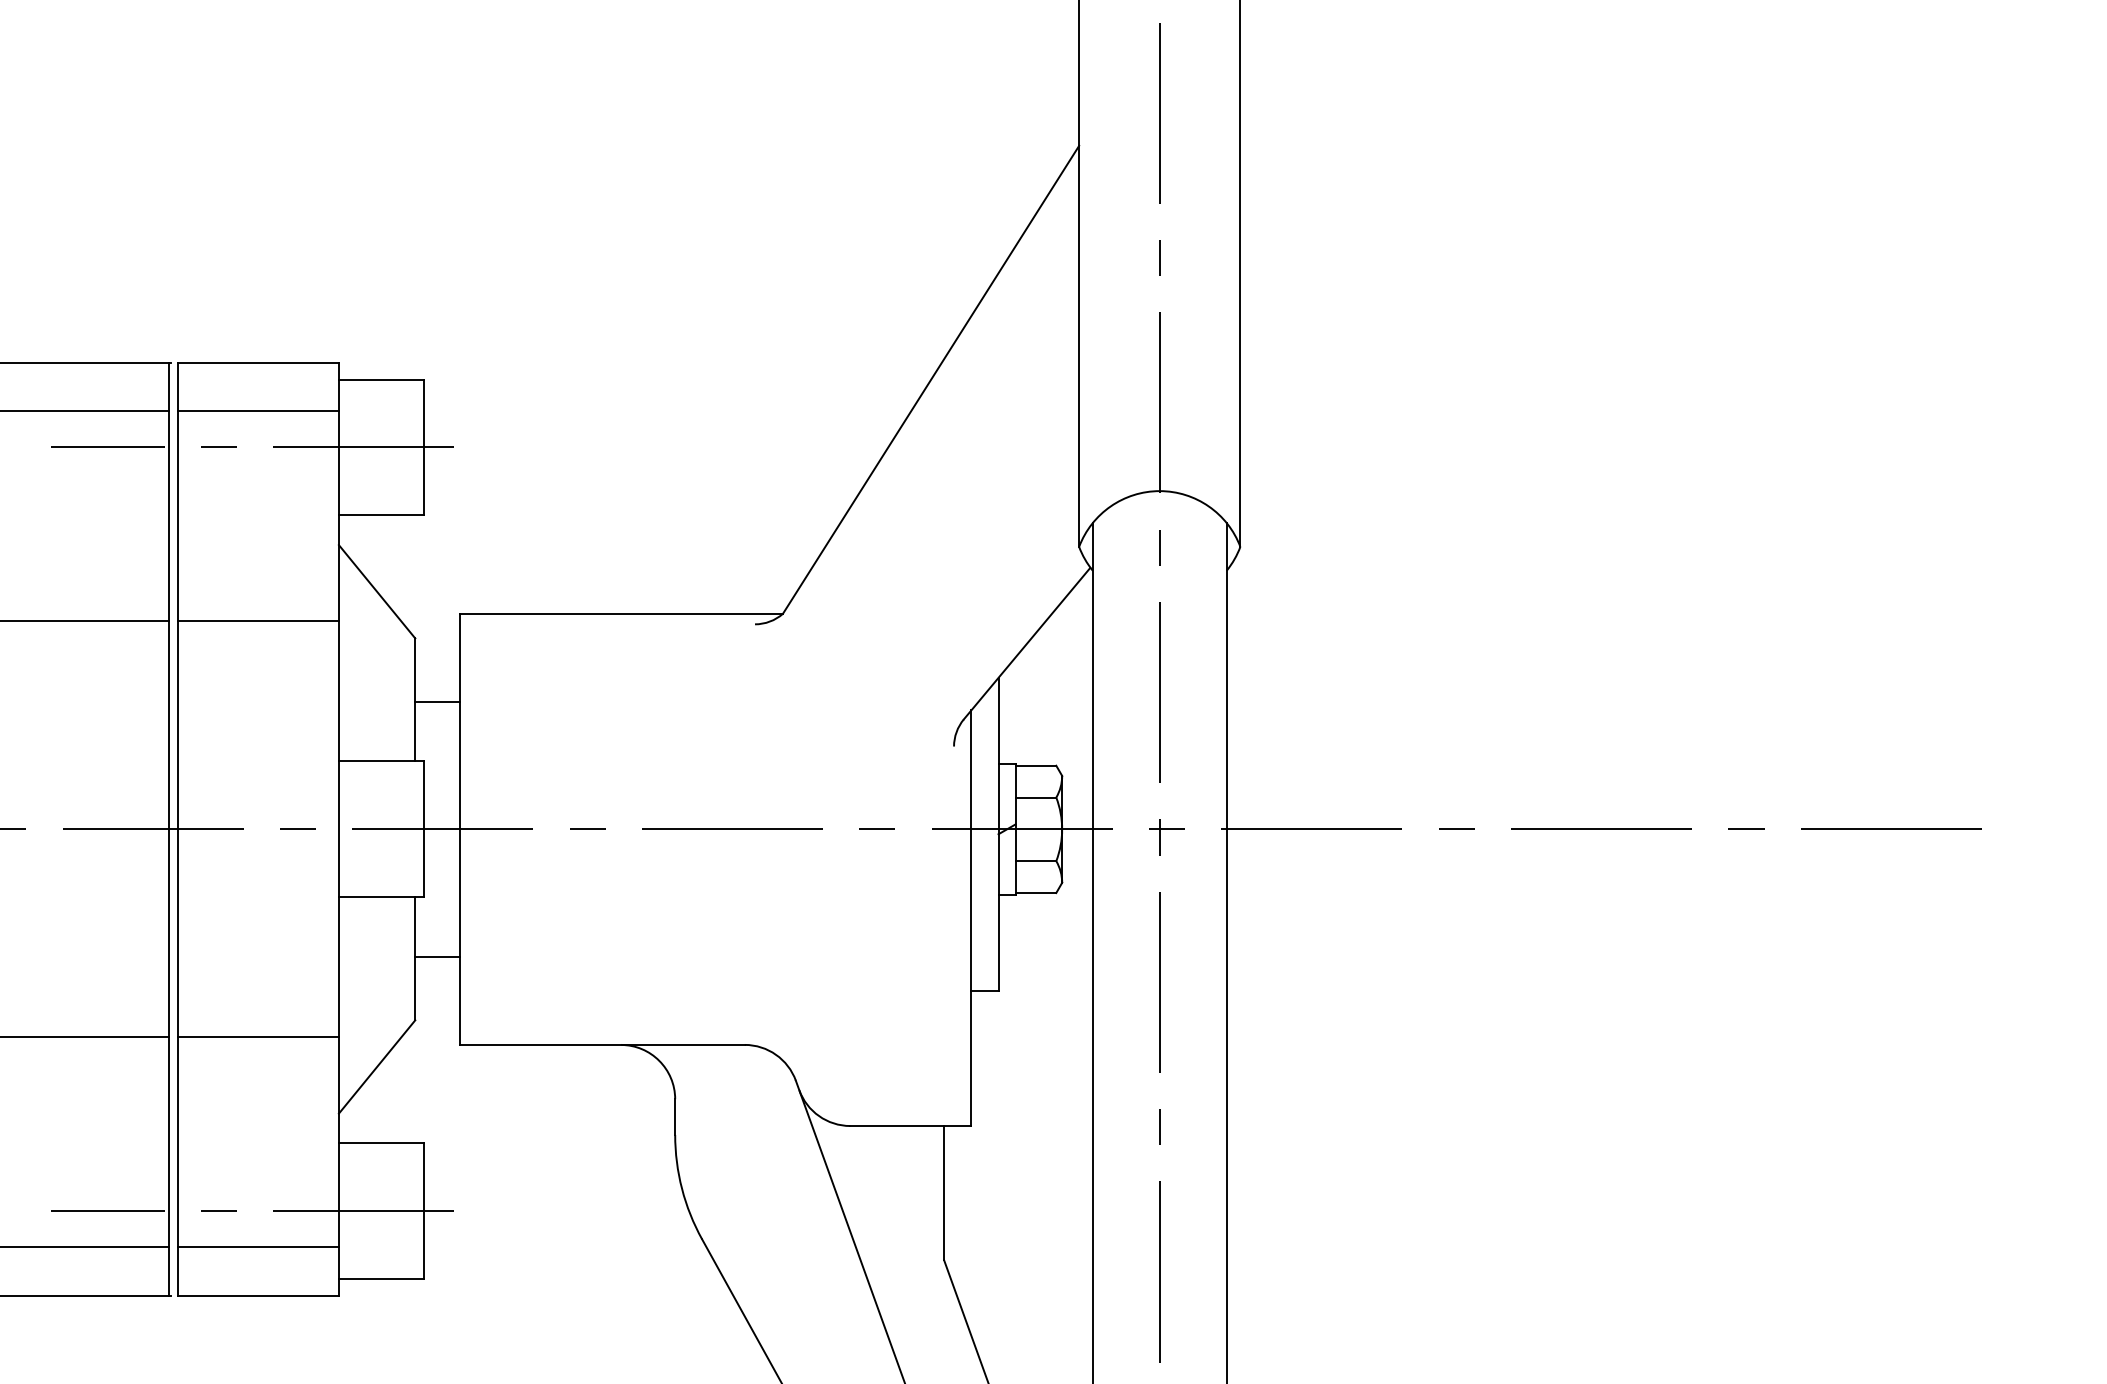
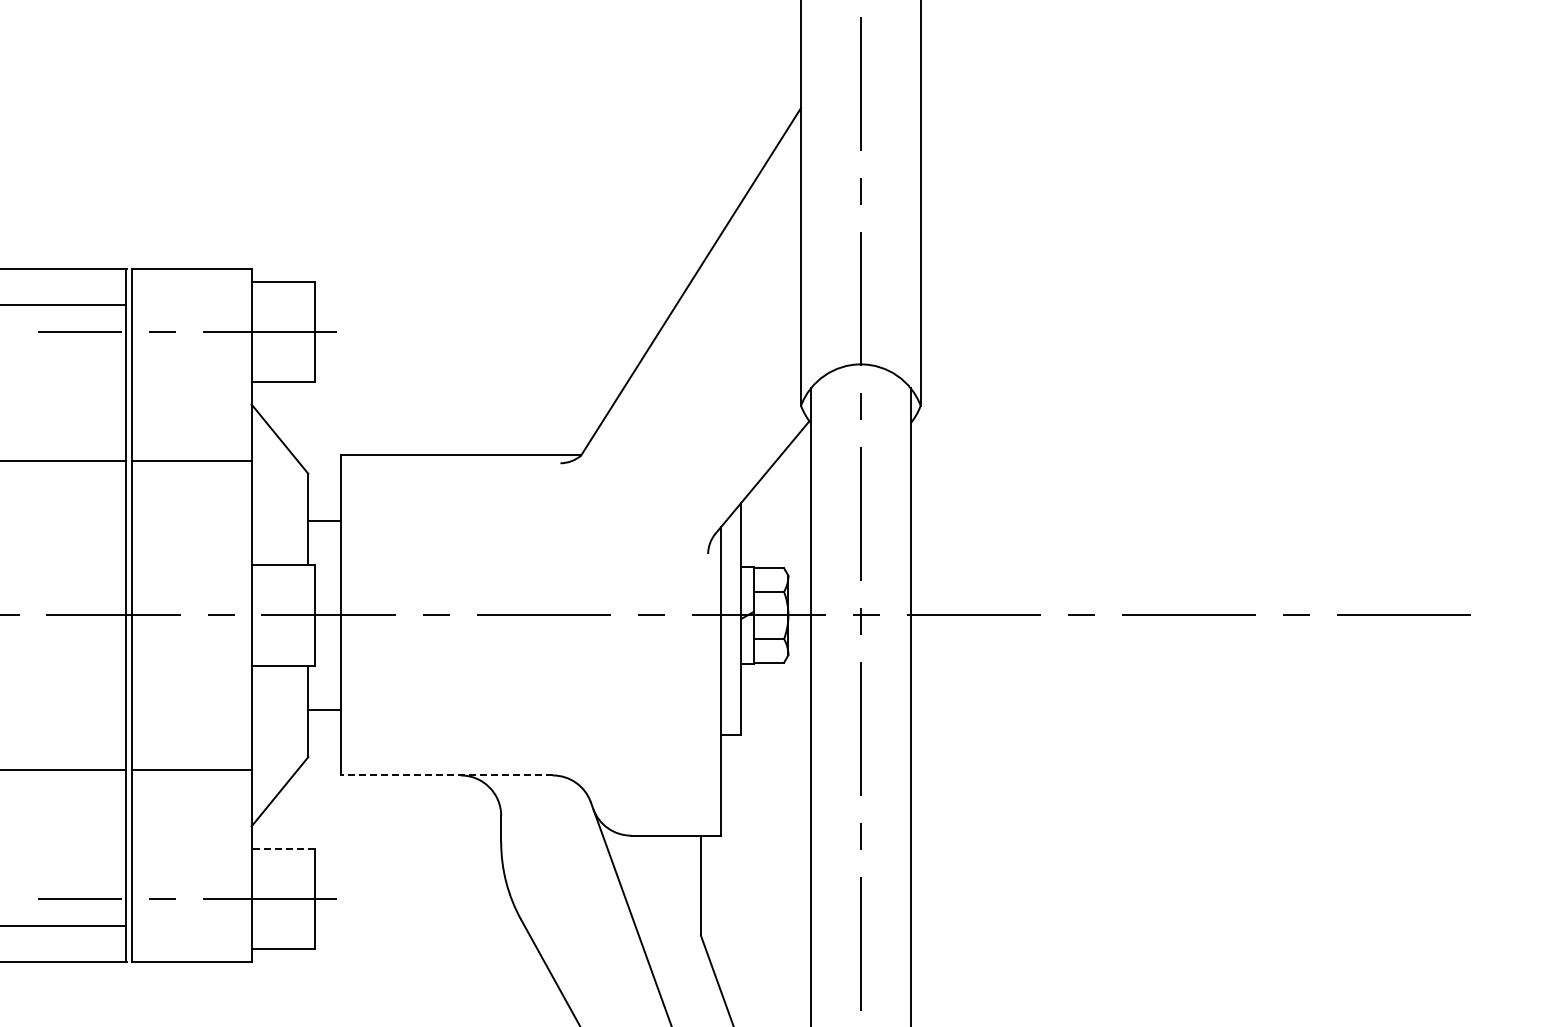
line: (257, 411) -> (191, 305), removed
line: (602, 1044) -> (447, 775), solid -> dashed
line: (380, 1143) -> (282, 848), solid -> dashed
line: (257, 1247) -> (191, 925), removed

